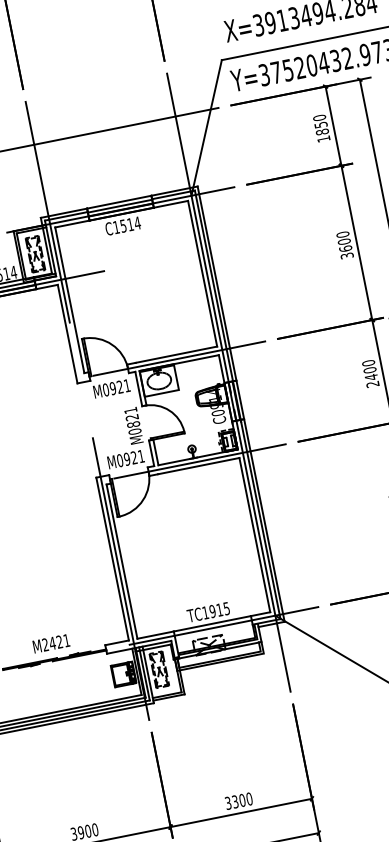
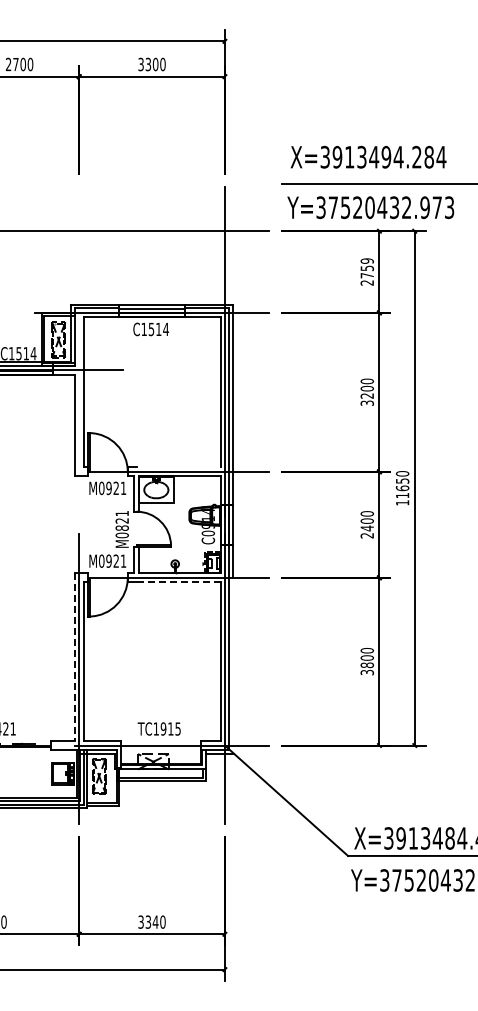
line: (205, 127) -> (252, 248), removed
text: (321, 127) -> (367, 271), 1850 -> 2759
line: (47, 211) -> (79, 300), removed
text: (344, 248) -> (366, 395), 3600 -> 3200
line: (176, 354) -> (178, 467), removed
line: (198, 466) -> (178, 582), solid -> dashed
line: (267, 536) -> (232, 665), removed
line: (112, 559) -> (74, 657), solid -> dashed
line: (212, 624) -> (160, 741), removed
text: (242, 799) -> (155, 921), 3300 -> 3340

